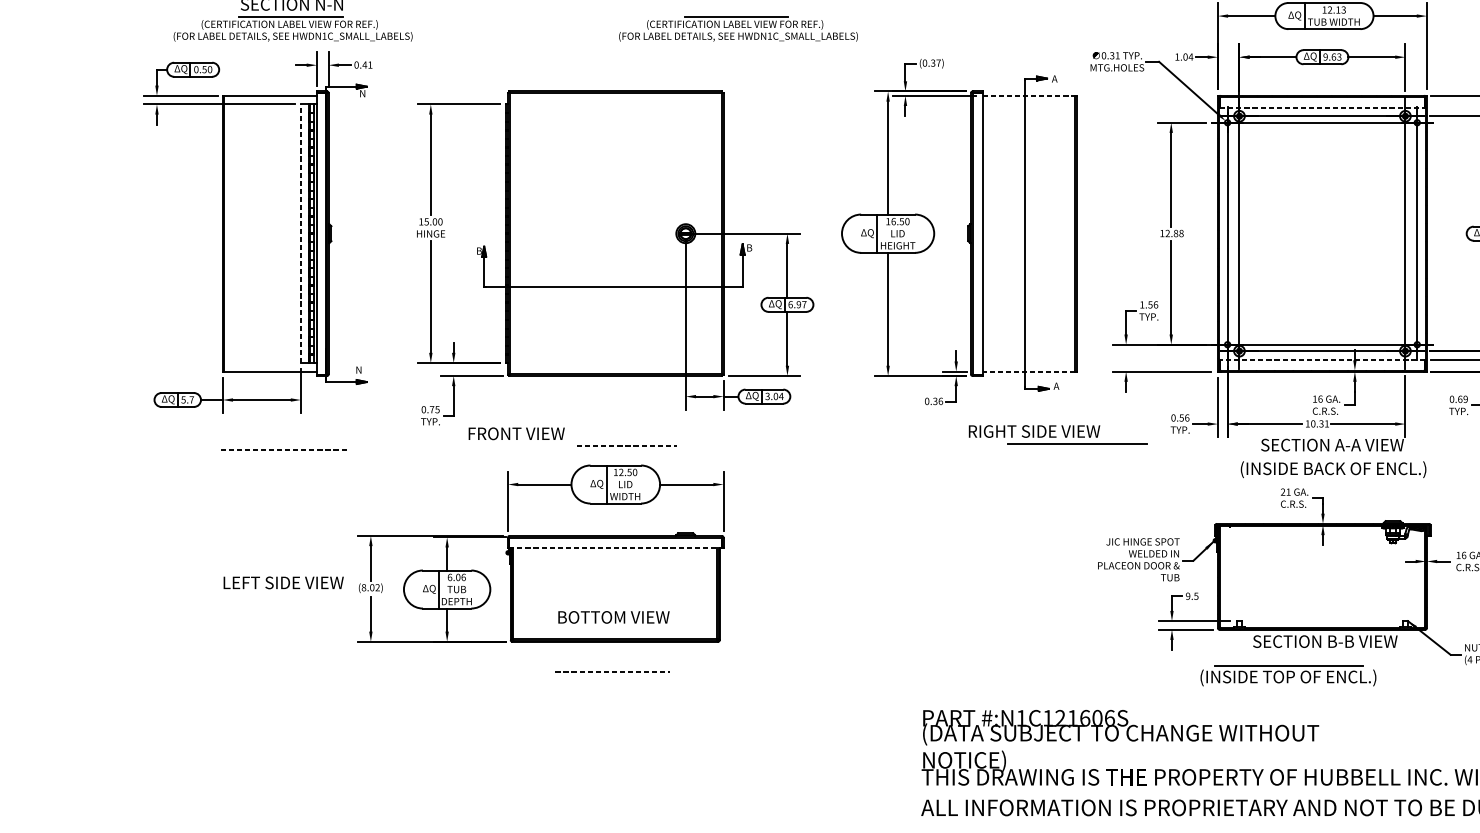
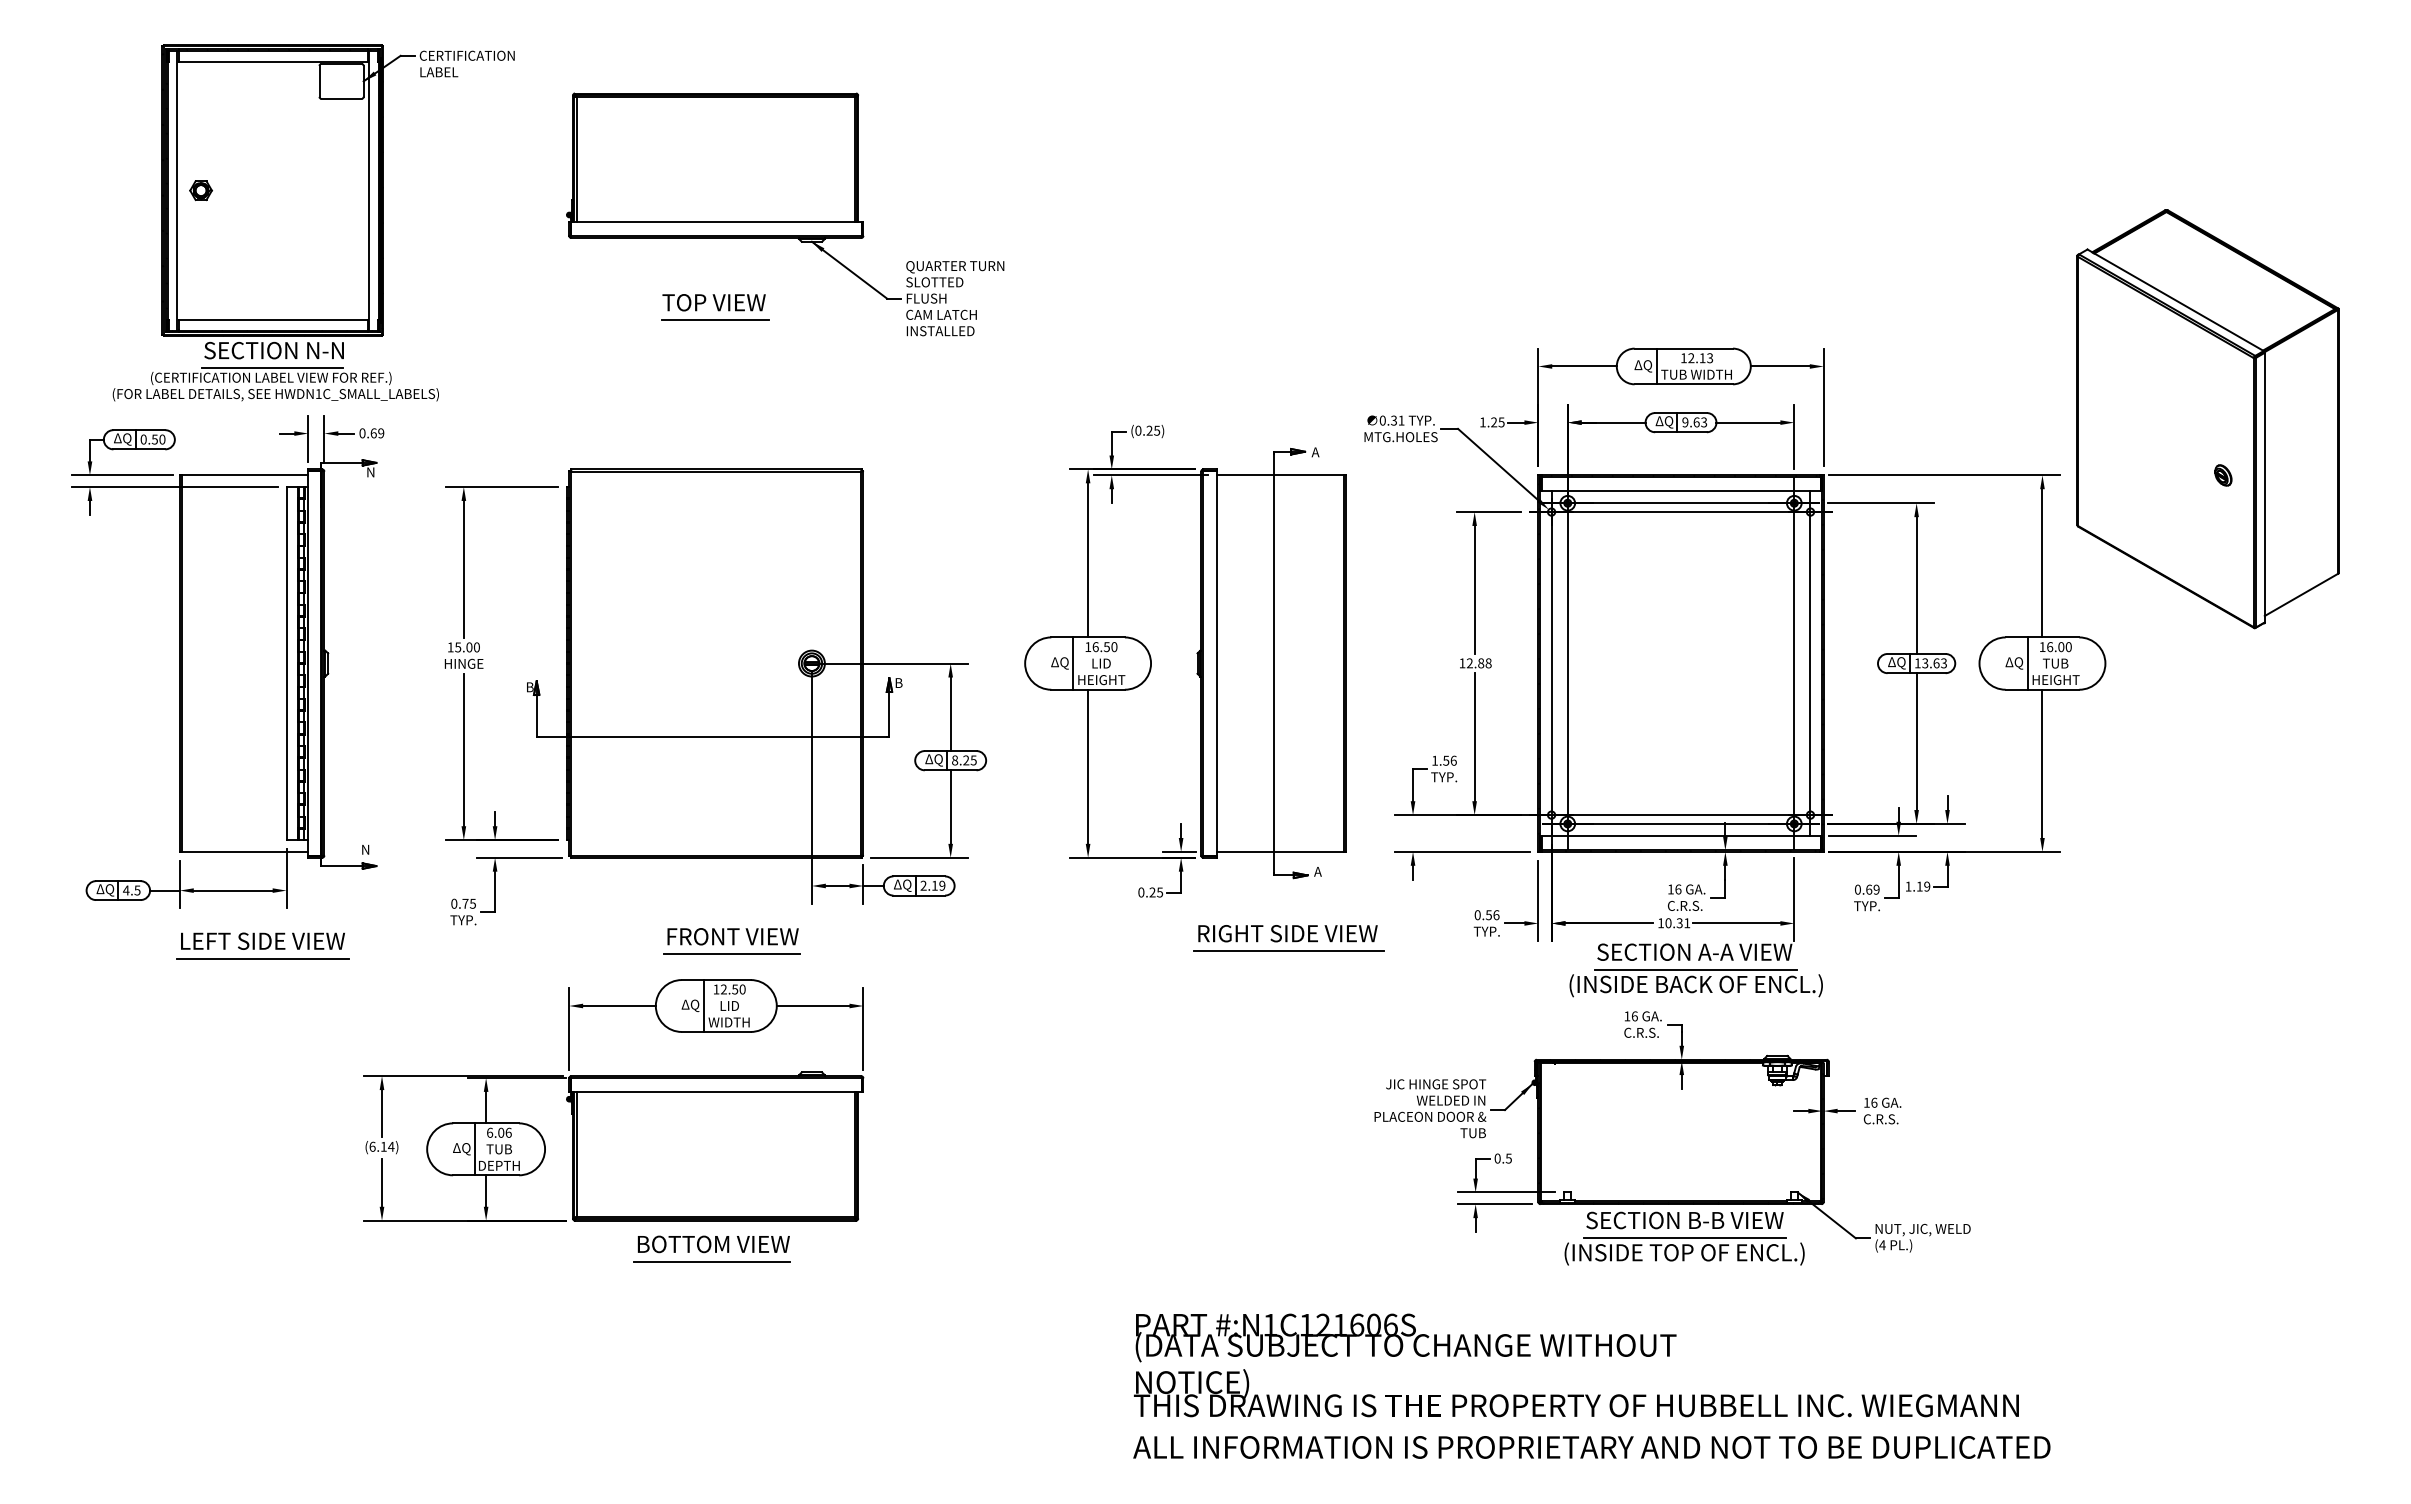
part: (738, 29) -> (883, 384), removed
text: (1187, 57) -> (1497, 422), 1.04 -> 1.25
text: (936, 62) -> (1153, 430), (0.37) -> (0.25)
text: (367, 65) -> (377, 433), 0.41 -> 0.69
line: (1029, 95) -> (1280, 475), dashed -> solid
line: (1322, 107) -> (1681, 491), dashed -> solid
line: (300, 233) -> (286, 663), dashed -> solid
text: (797, 304) -> (964, 760), 6.97 -> 8.25
line: (1322, 359) -> (1681, 835), dashed -> solid
line: (1028, 371) -> (1279, 851), dashed -> solid
text: (774, 396) -> (932, 885), 3.04 -> 2.19
text: (187, 399) -> (131, 890), 5.7 -> 4.5
text: (938, 401) -> (1156, 892), 0.36 -> 0.25
text: (516, 433) -> (732, 936), moved
line: (1076, 443) -> (1288, 950), moved
line: (627, 446) -> (732, 953), dashed -> solid
line: (284, 449) -> (263, 958), dashed -> solid
line: (1333, 457) -> (1696, 969), added
text: (1285, 492) -> (1630, 1016), 21 -> 16
line: (615, 547) -> (716, 1092), dashed -> solid
text: (283, 582) -> (262, 940), moved
text: (370, 587) -> (381, 1146), (8.02) -> (6.14)
text: (1187, 596) -> (1497, 1158), 9.5 -> 0.5
text: (613, 617) -> (713, 1244), moved
line: (612, 671) -> (711, 1261), dashed -> solid
part: (1288, 676) -> (1684, 1251), moved

